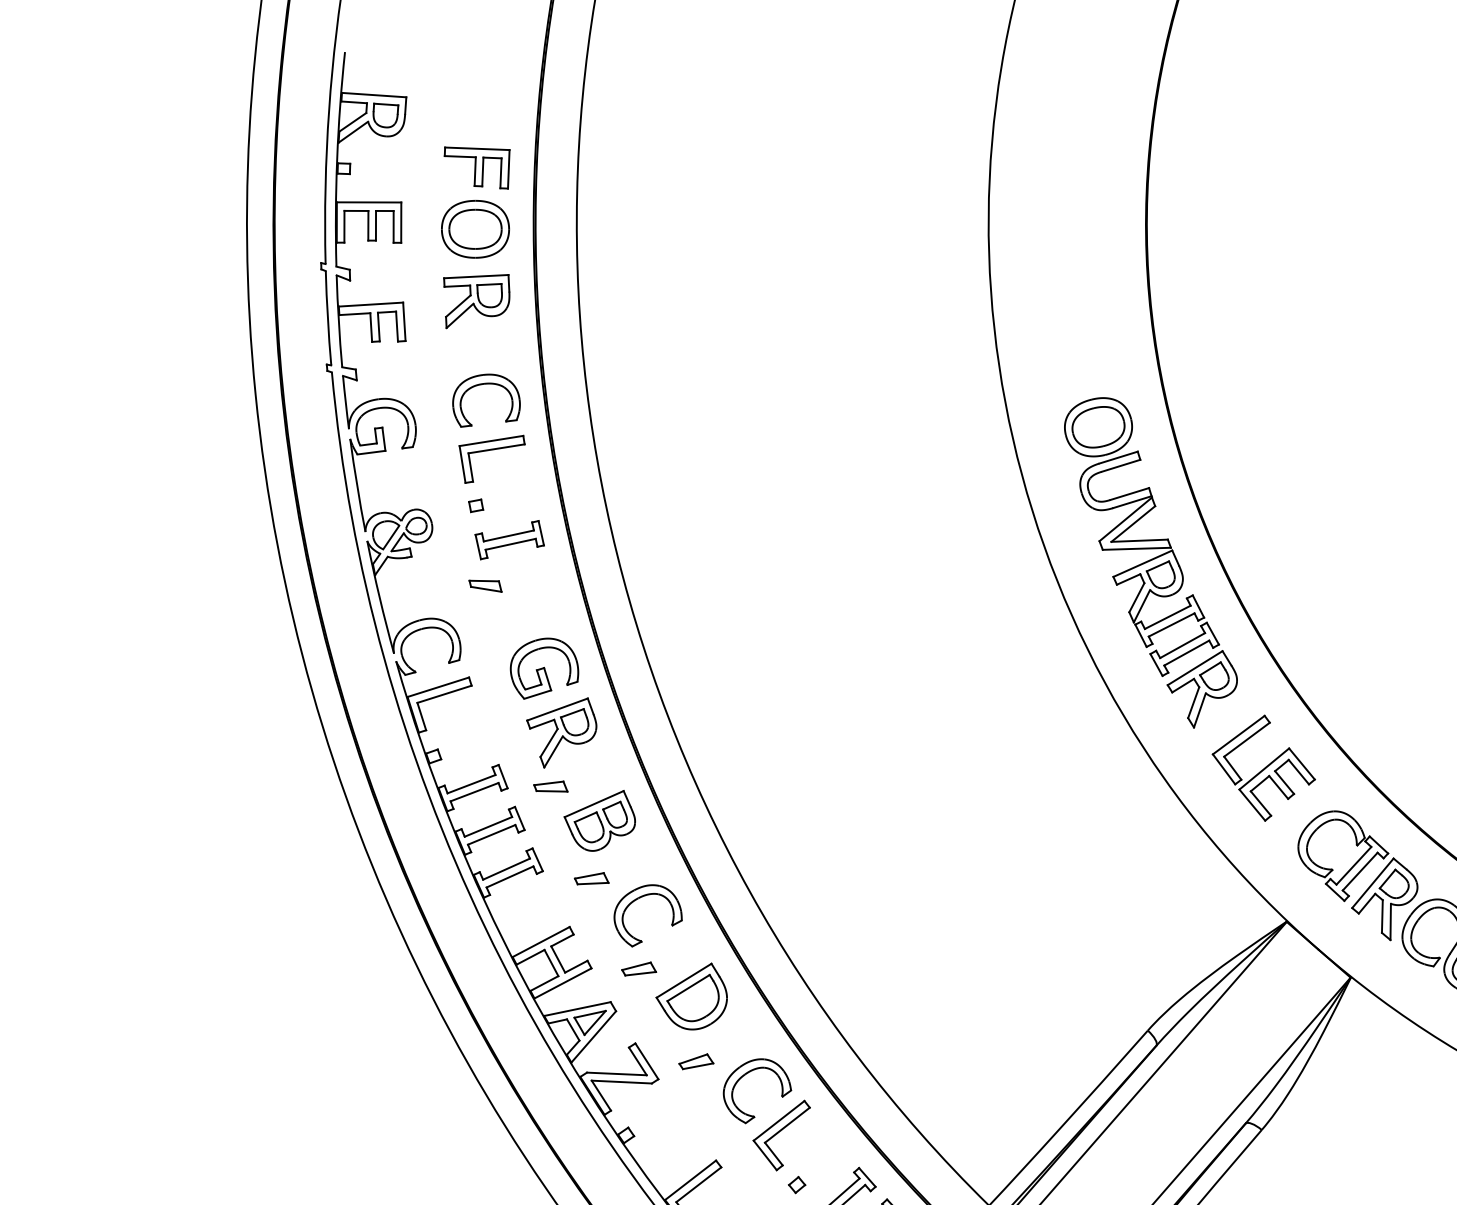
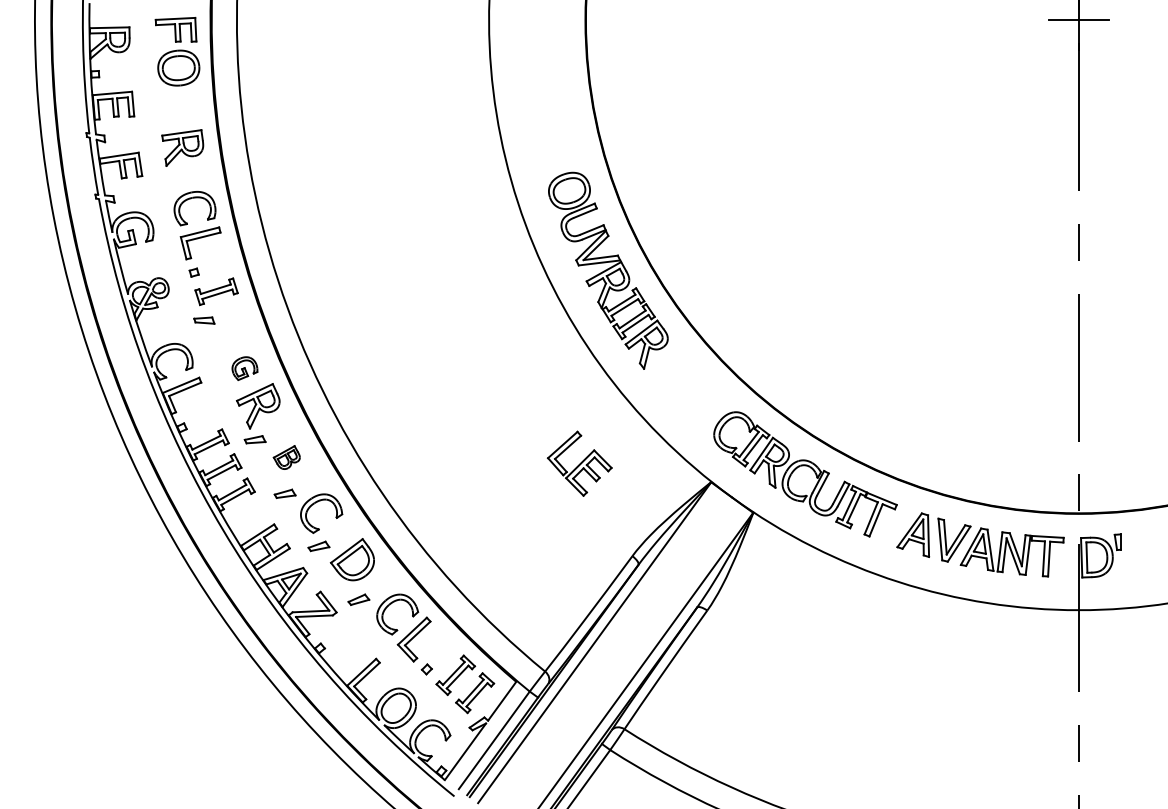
part: (475, 202) -> (177, 51), moved
part: (544, 668) -> (244, 368), size x0.6
part: (1263, 767) -> (579, 463), moved
part: (599, 819) -> (286, 457), size x0.6

